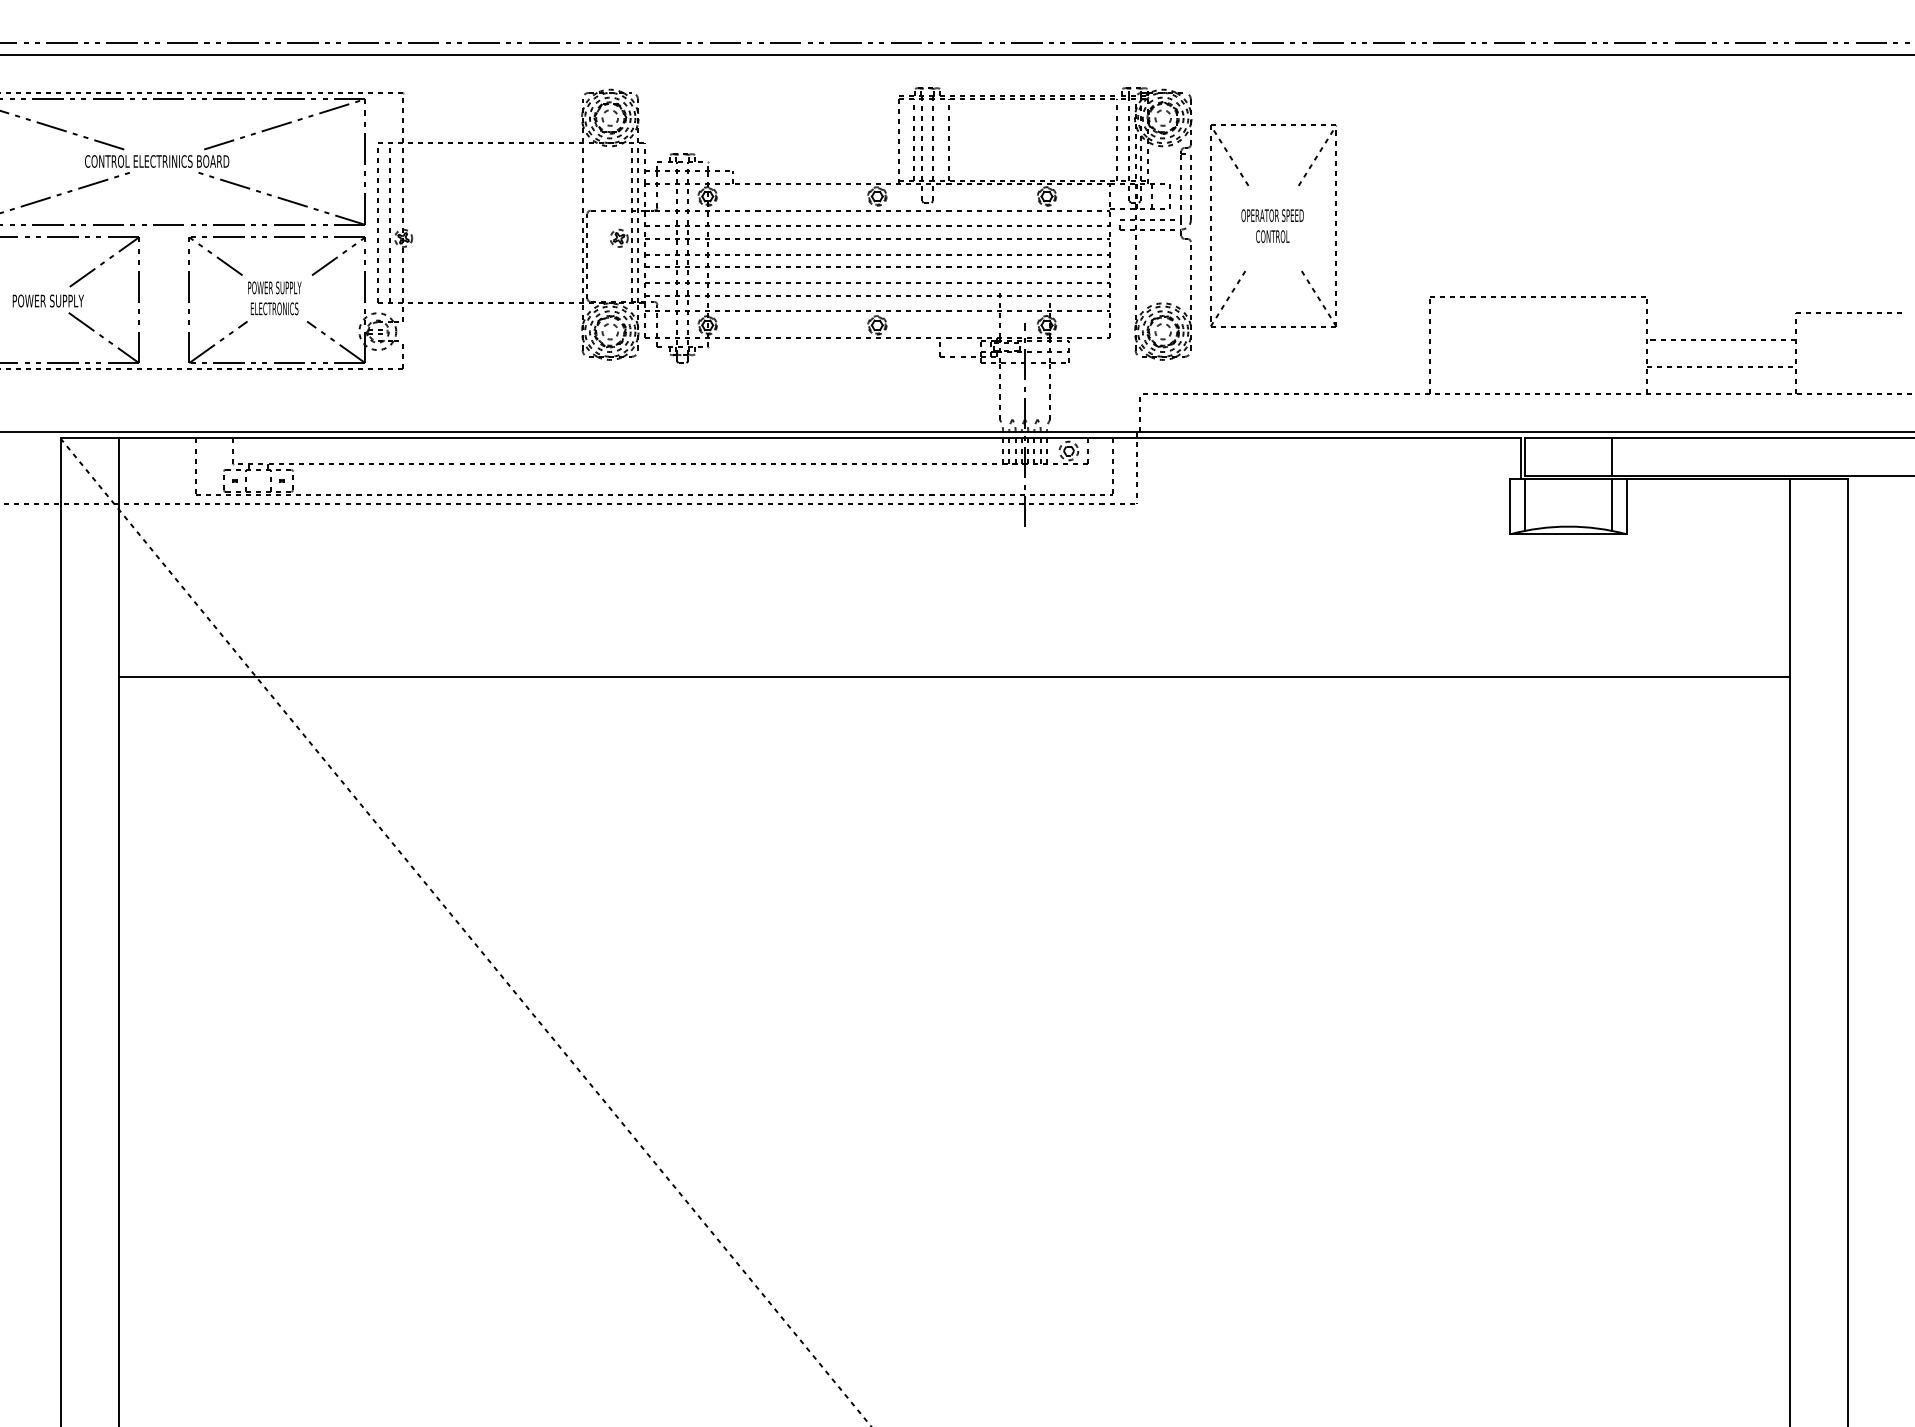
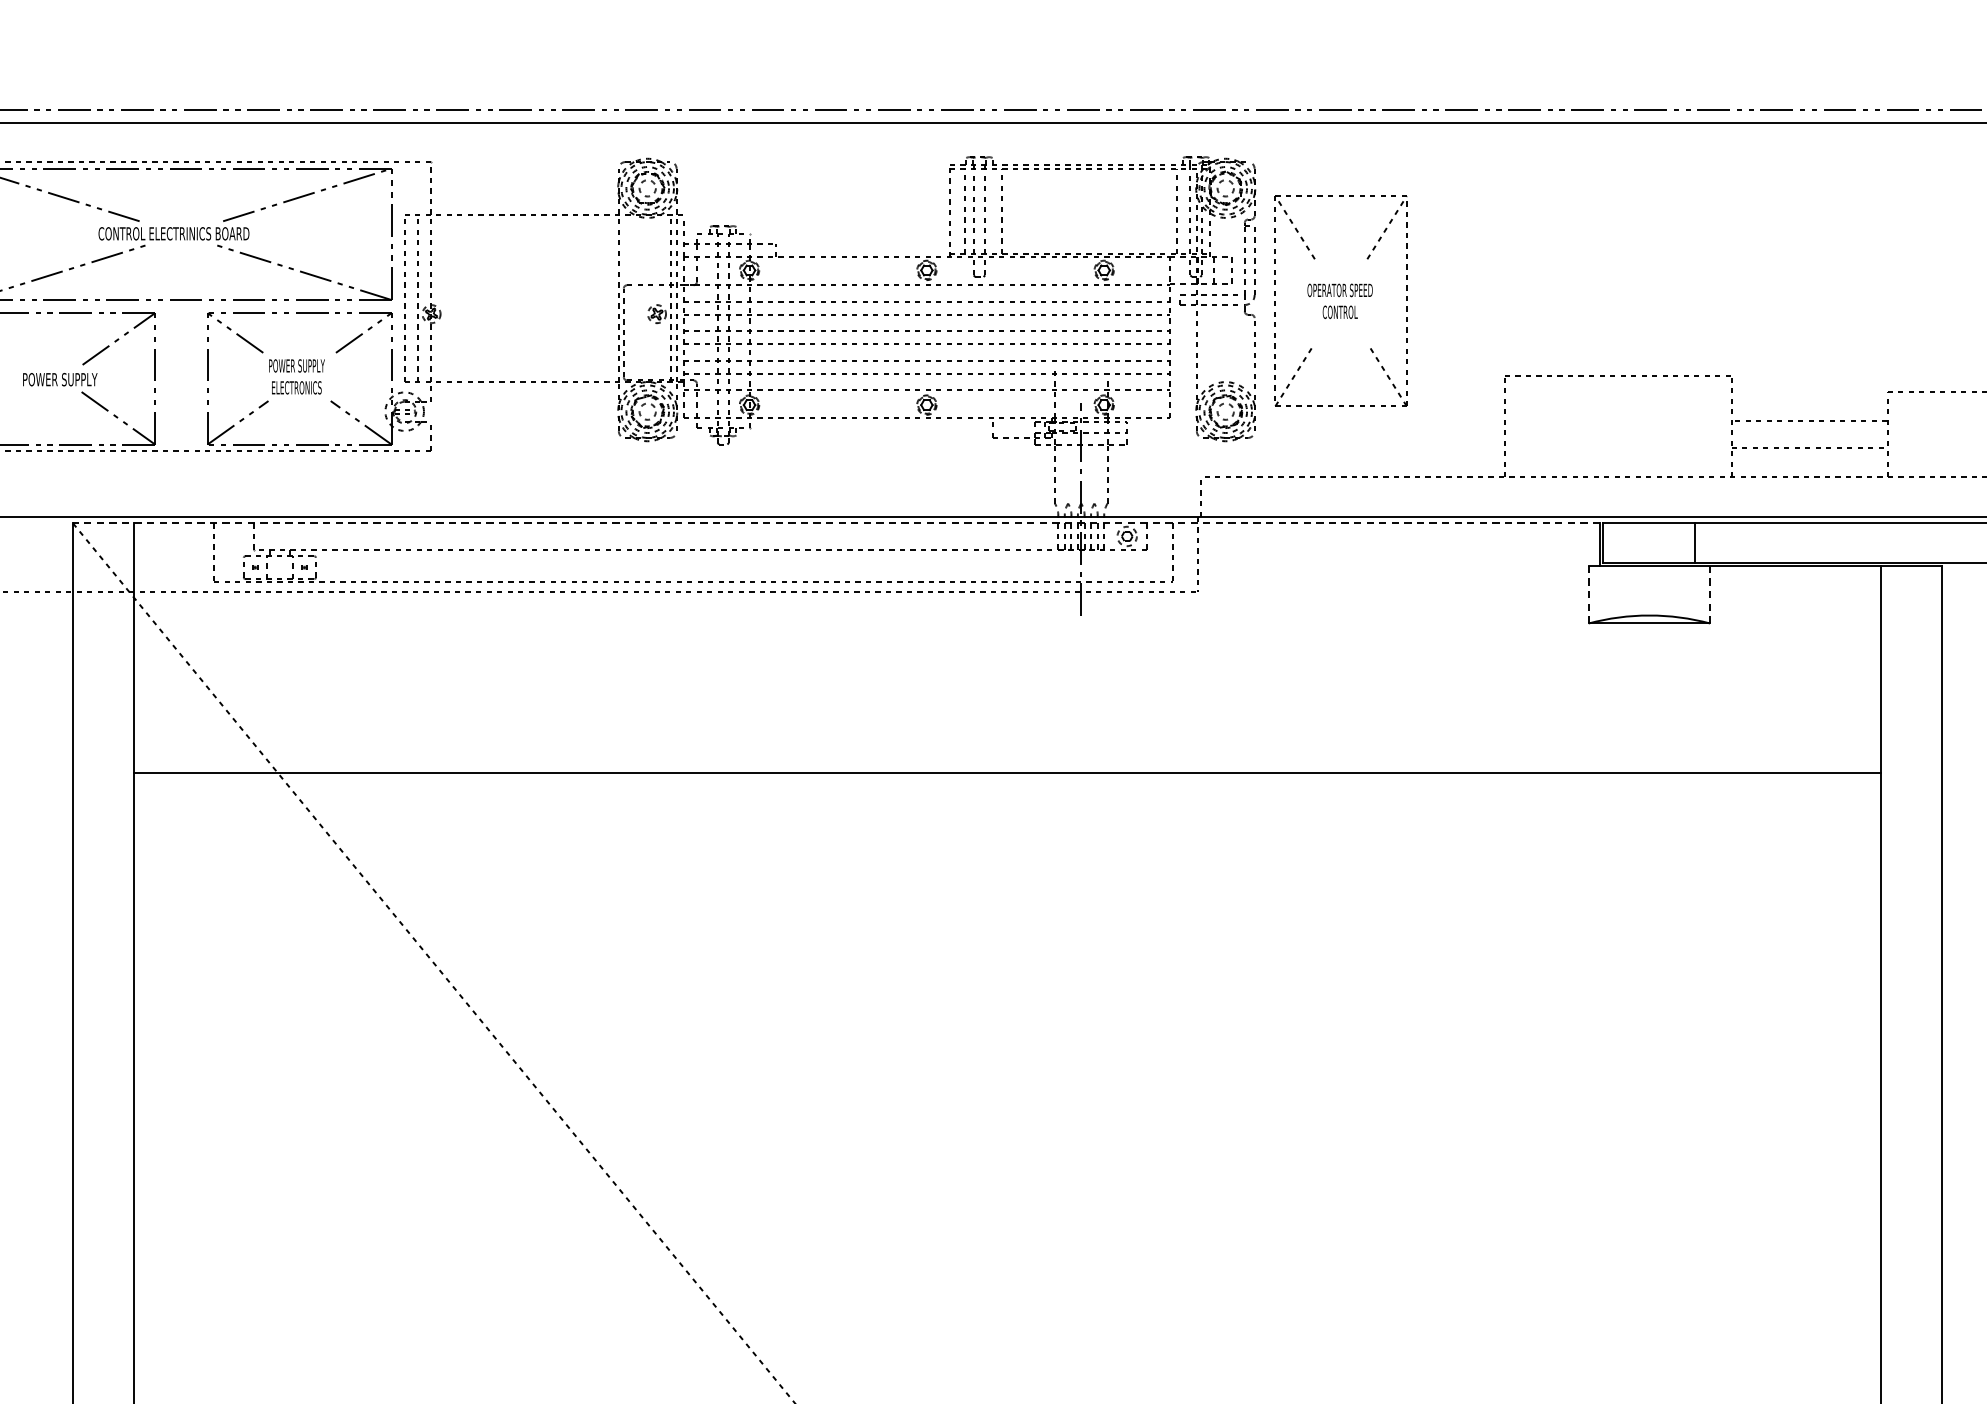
line: (790, 438) -> (836, 523), solid -> dashed
line: (1524, 504) -> (1603, 592), removed
line: (1612, 504) -> (1695, 592), removed
line: (1510, 506) -> (1588, 594), solid -> dashed
line: (1626, 506) -> (1710, 594), solid -> dashed

